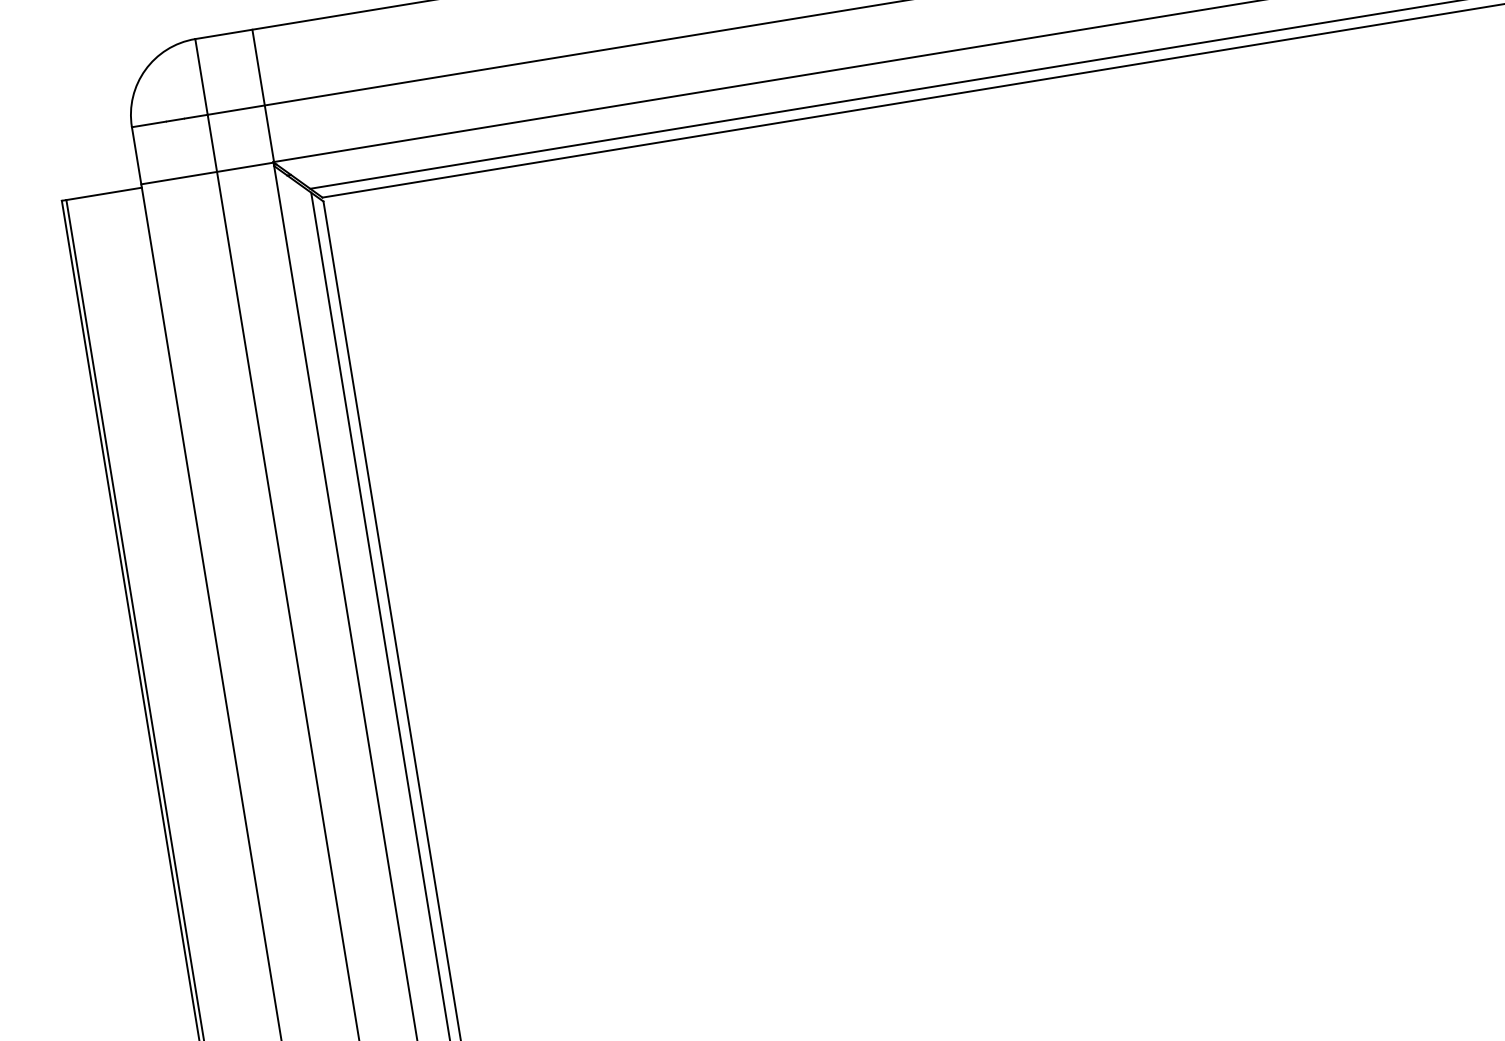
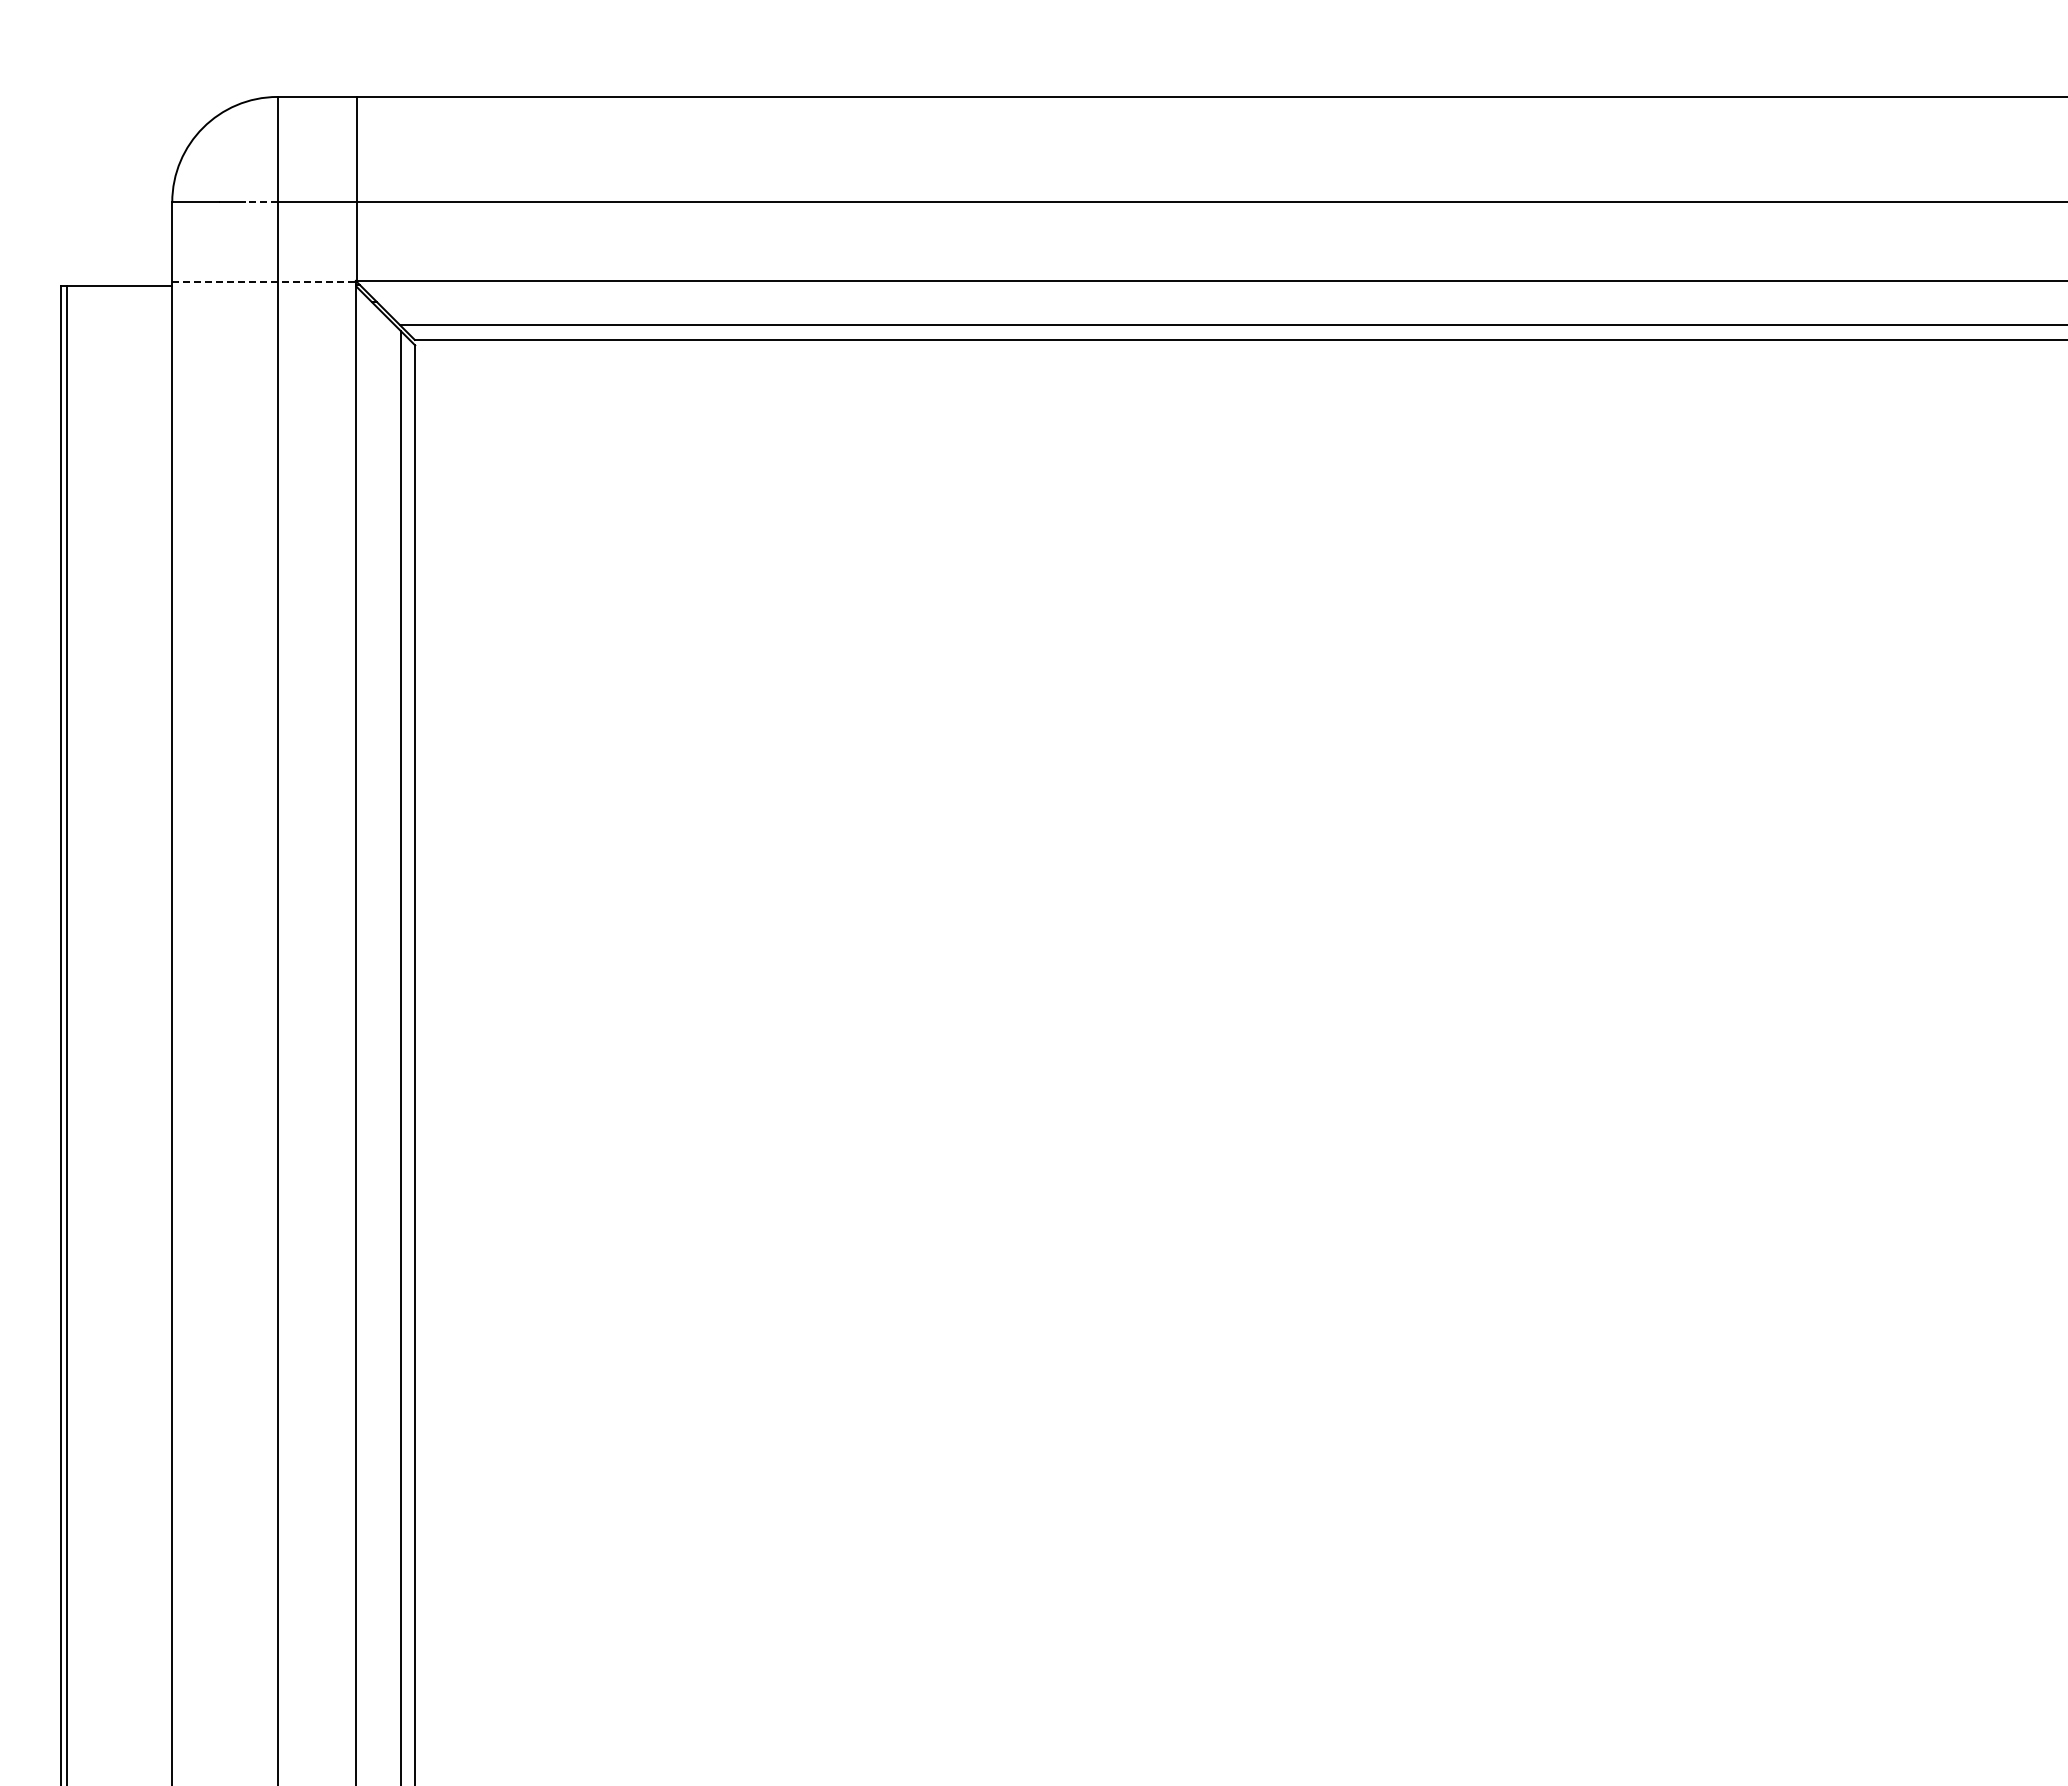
line: (196, 116) -> (261, 202), solid -> dashed
line: (208, 173) -> (265, 281), solid -> dashed

